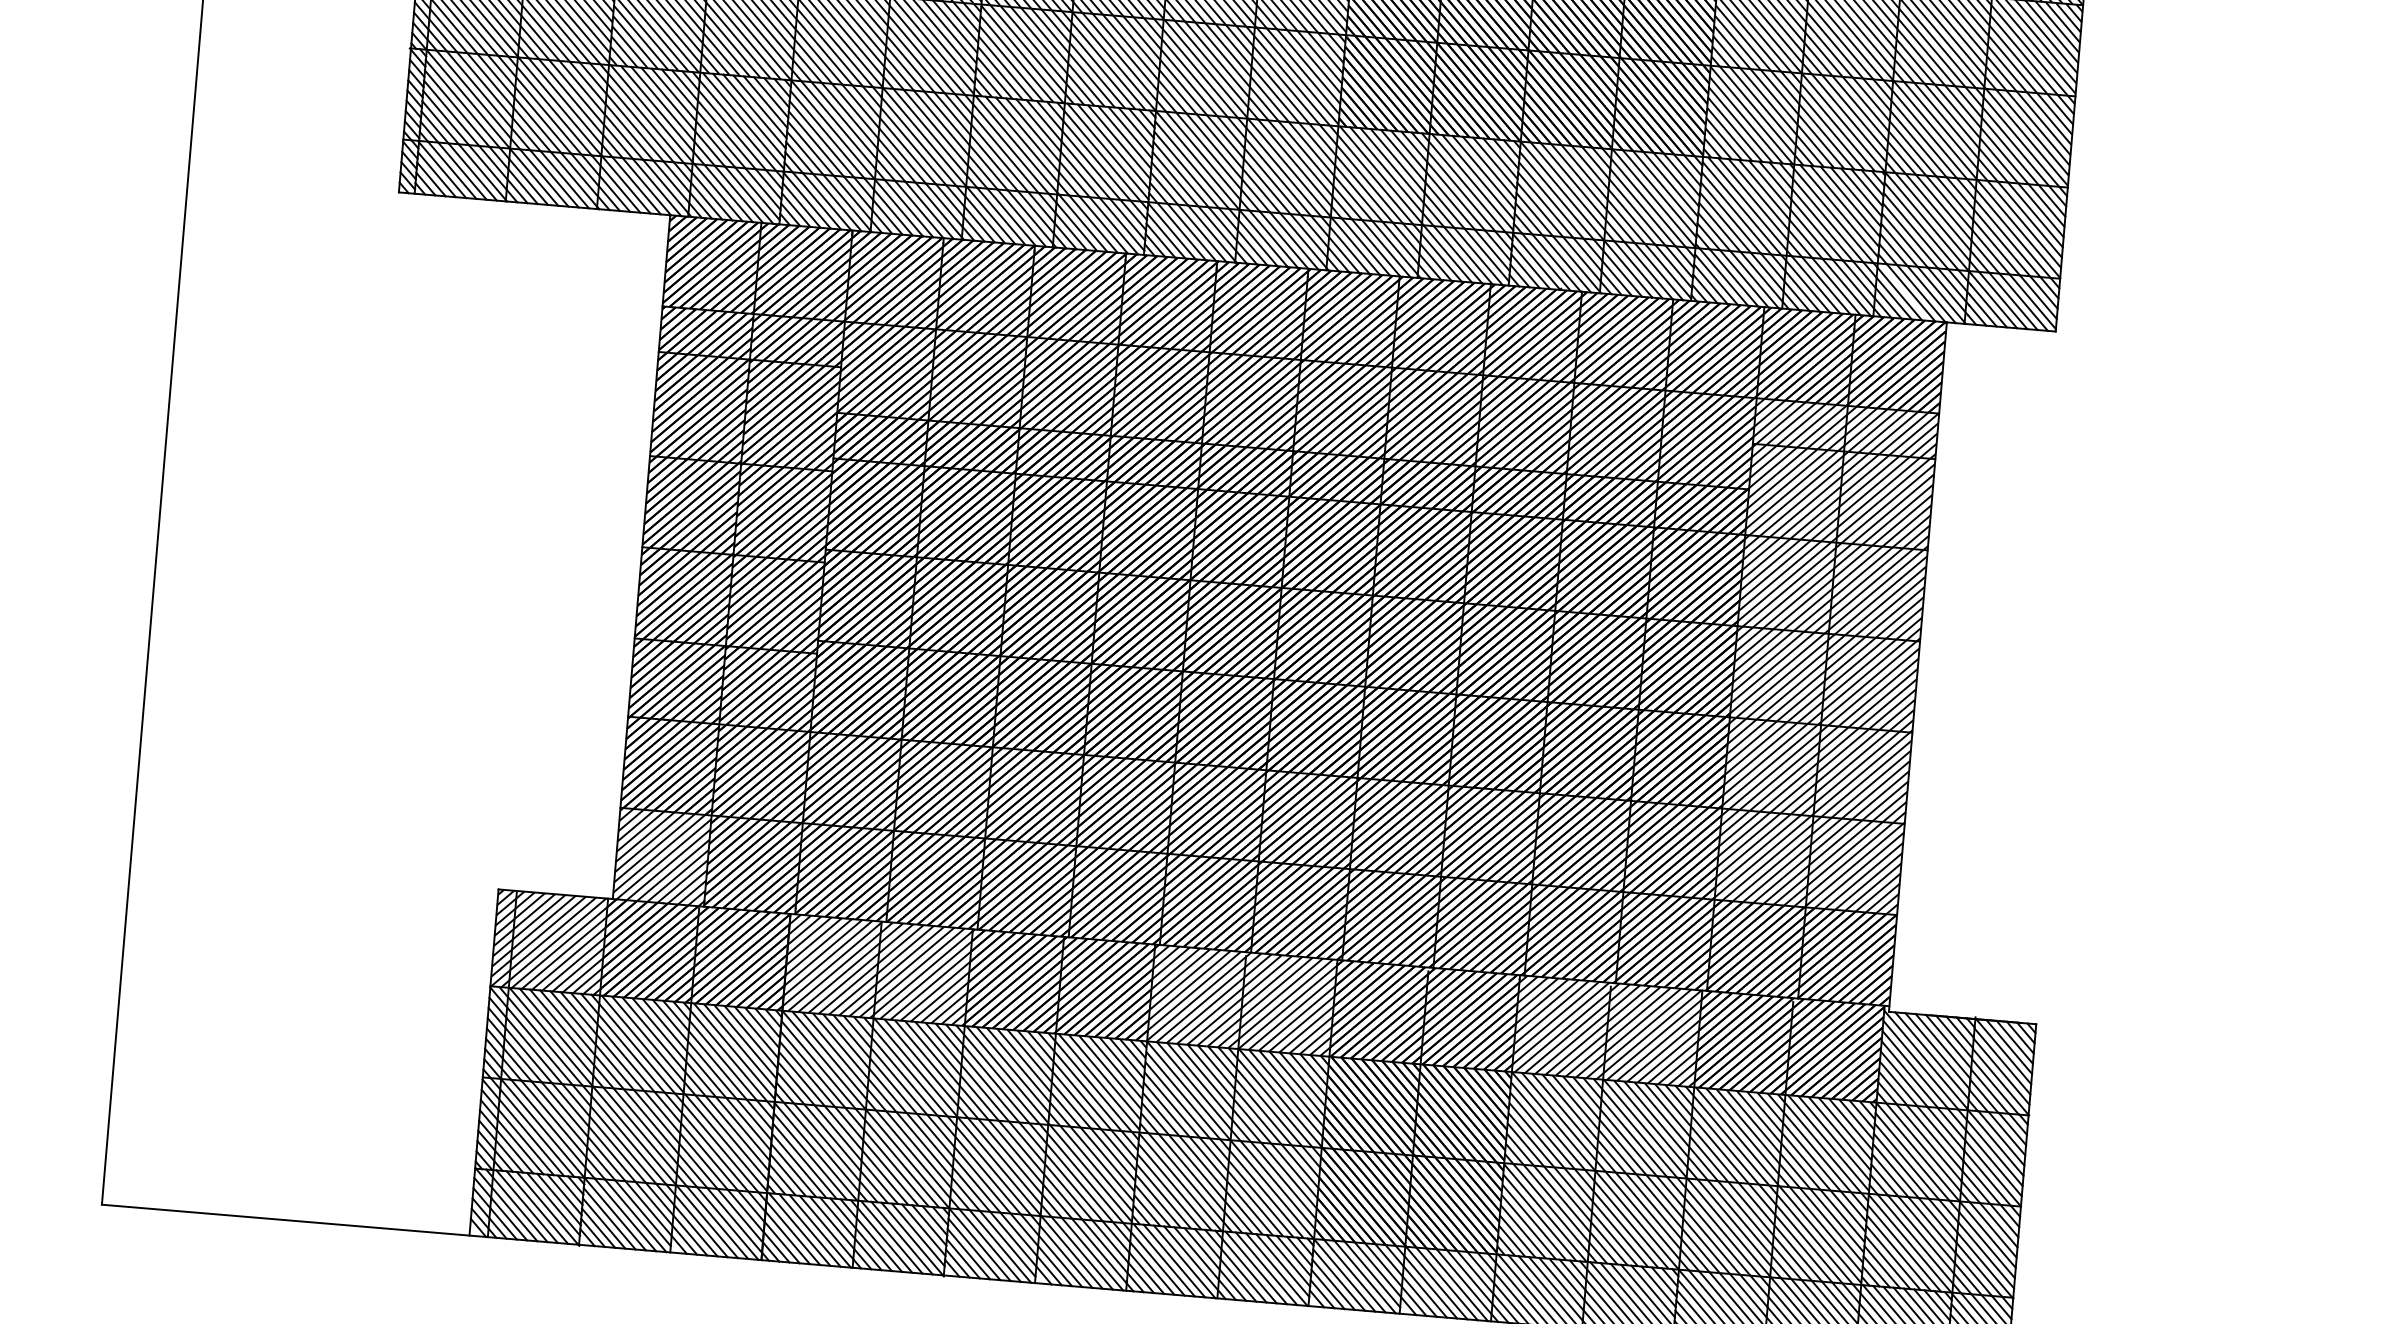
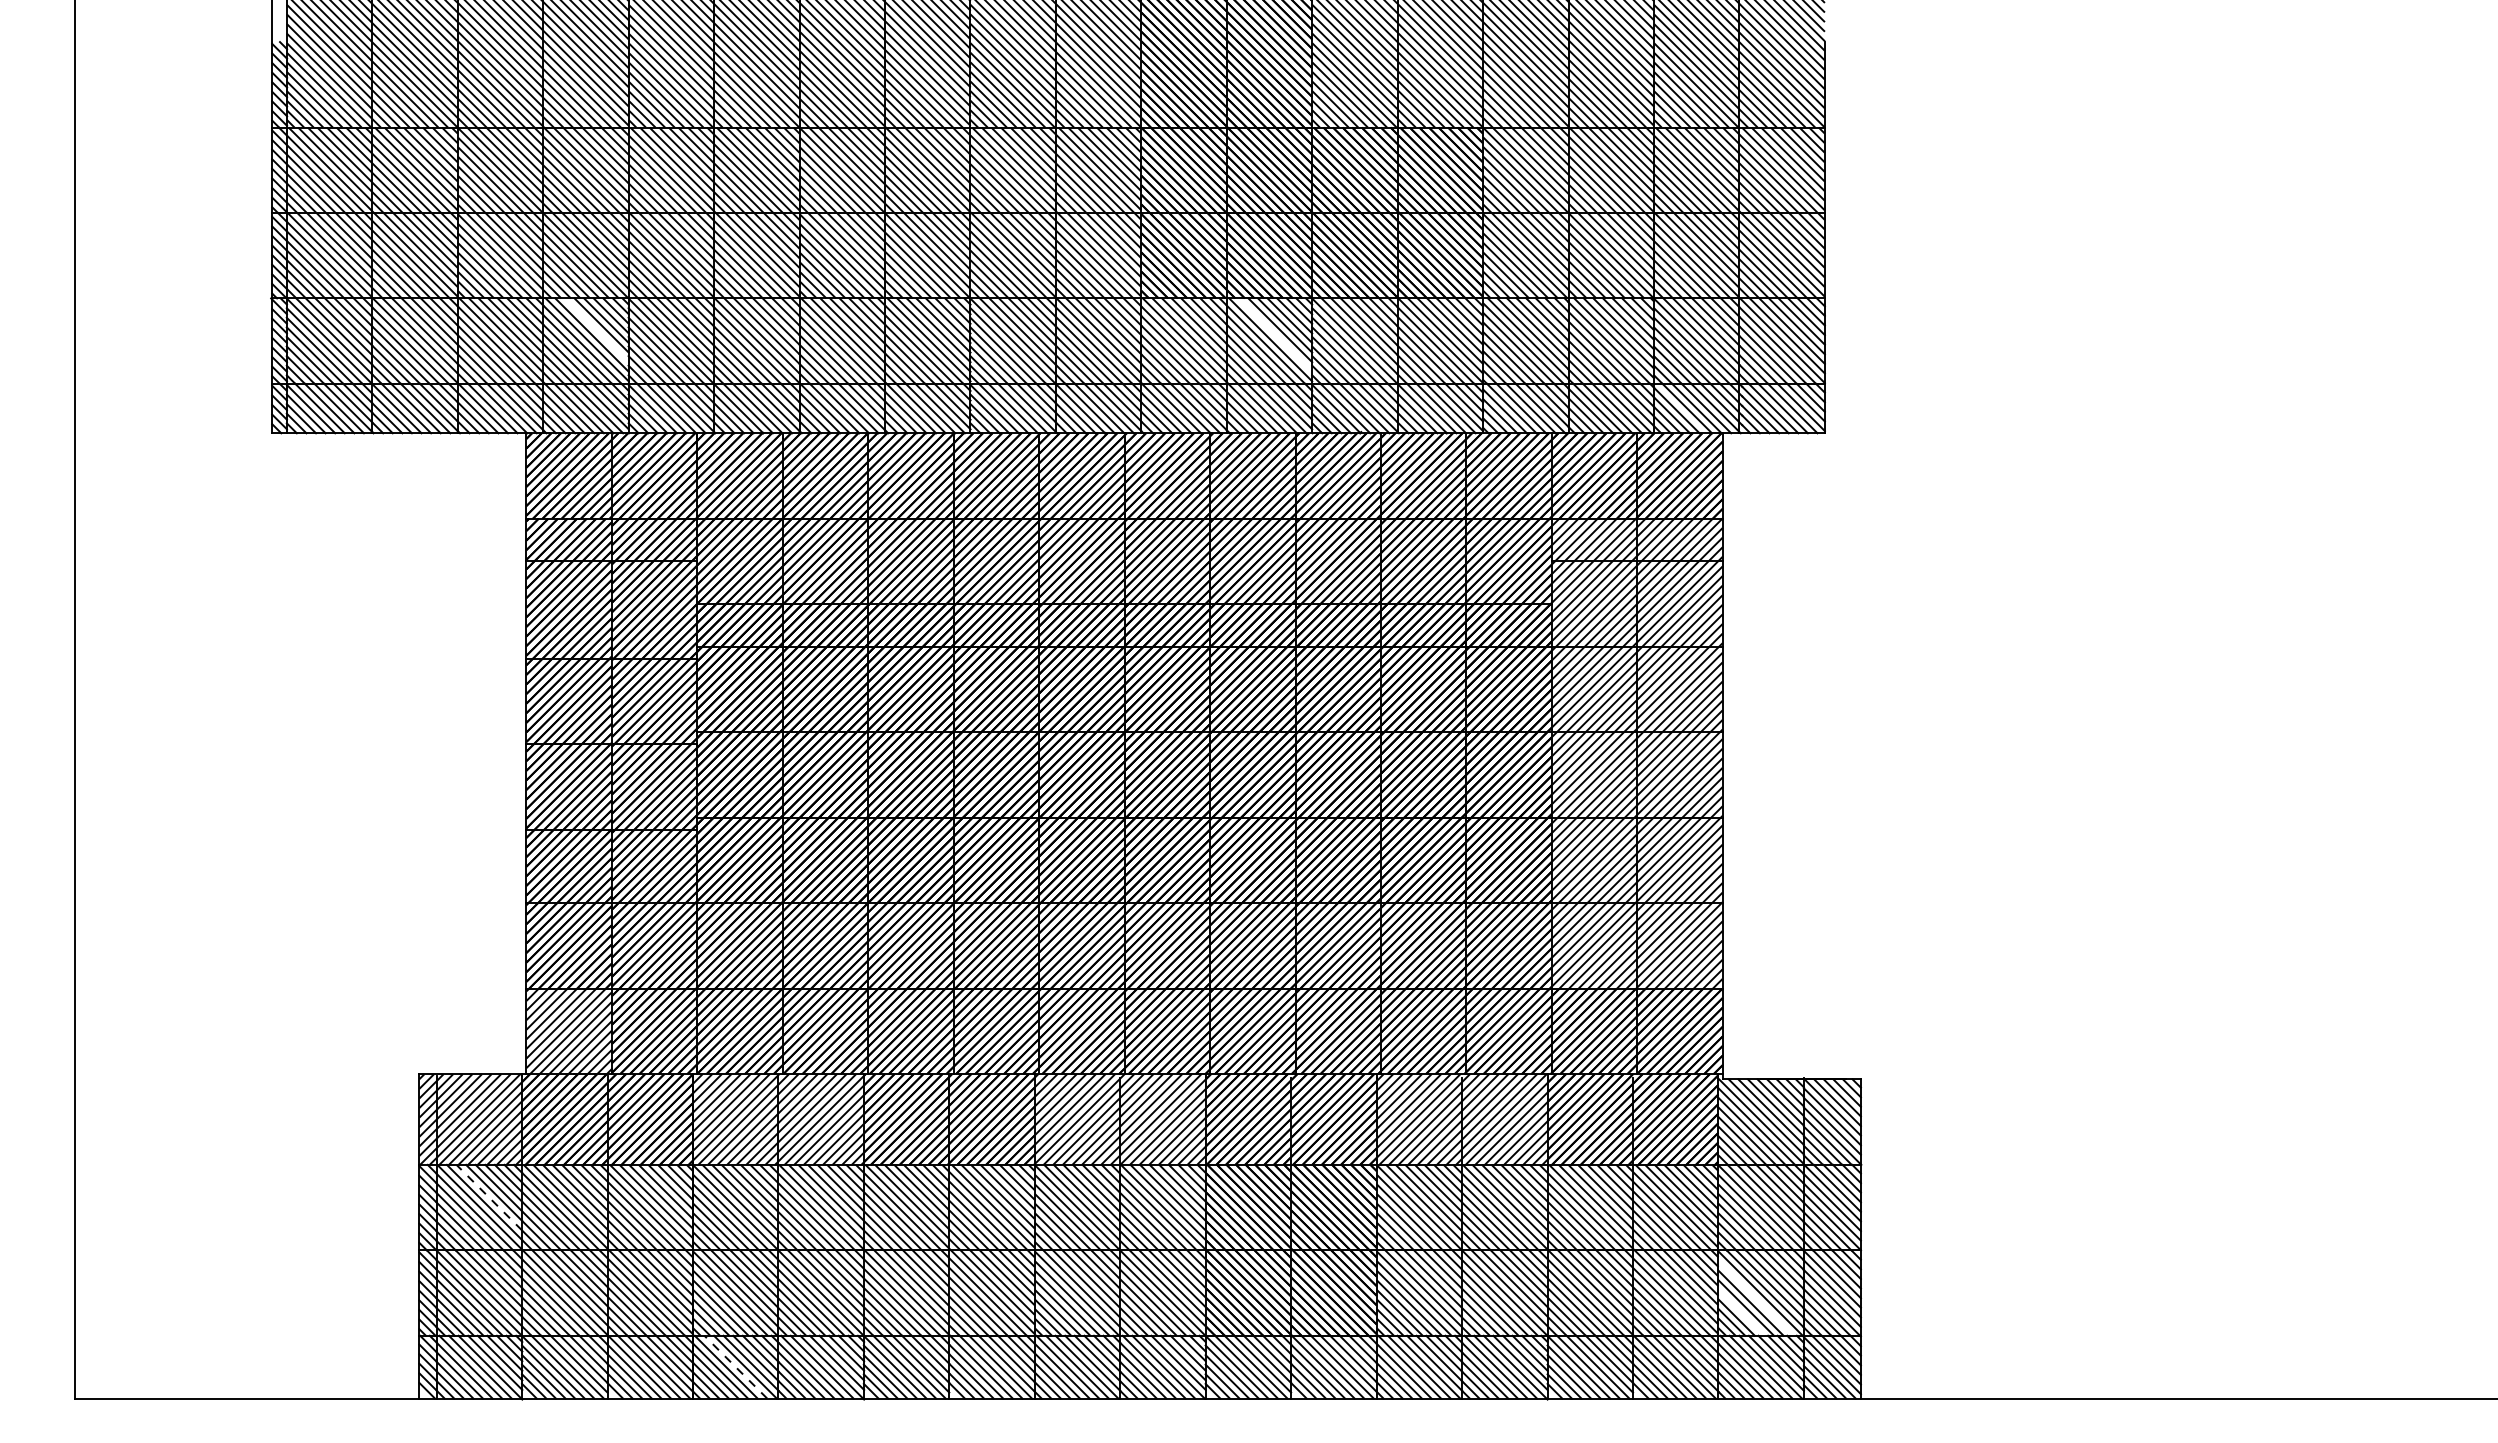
line: (754, 111) -> (596, 330), removed
line: (1478, 176) -> (1275, 334), removed
line: (561, 1027) -> (488, 1197), solid -> dashed
line: (809, 1229) -> (735, 1366), solid -> dashed
line: (1904, 1247) -> (1755, 1297), removed
line: (1887, 1262) -> (1741, 1312), removed

